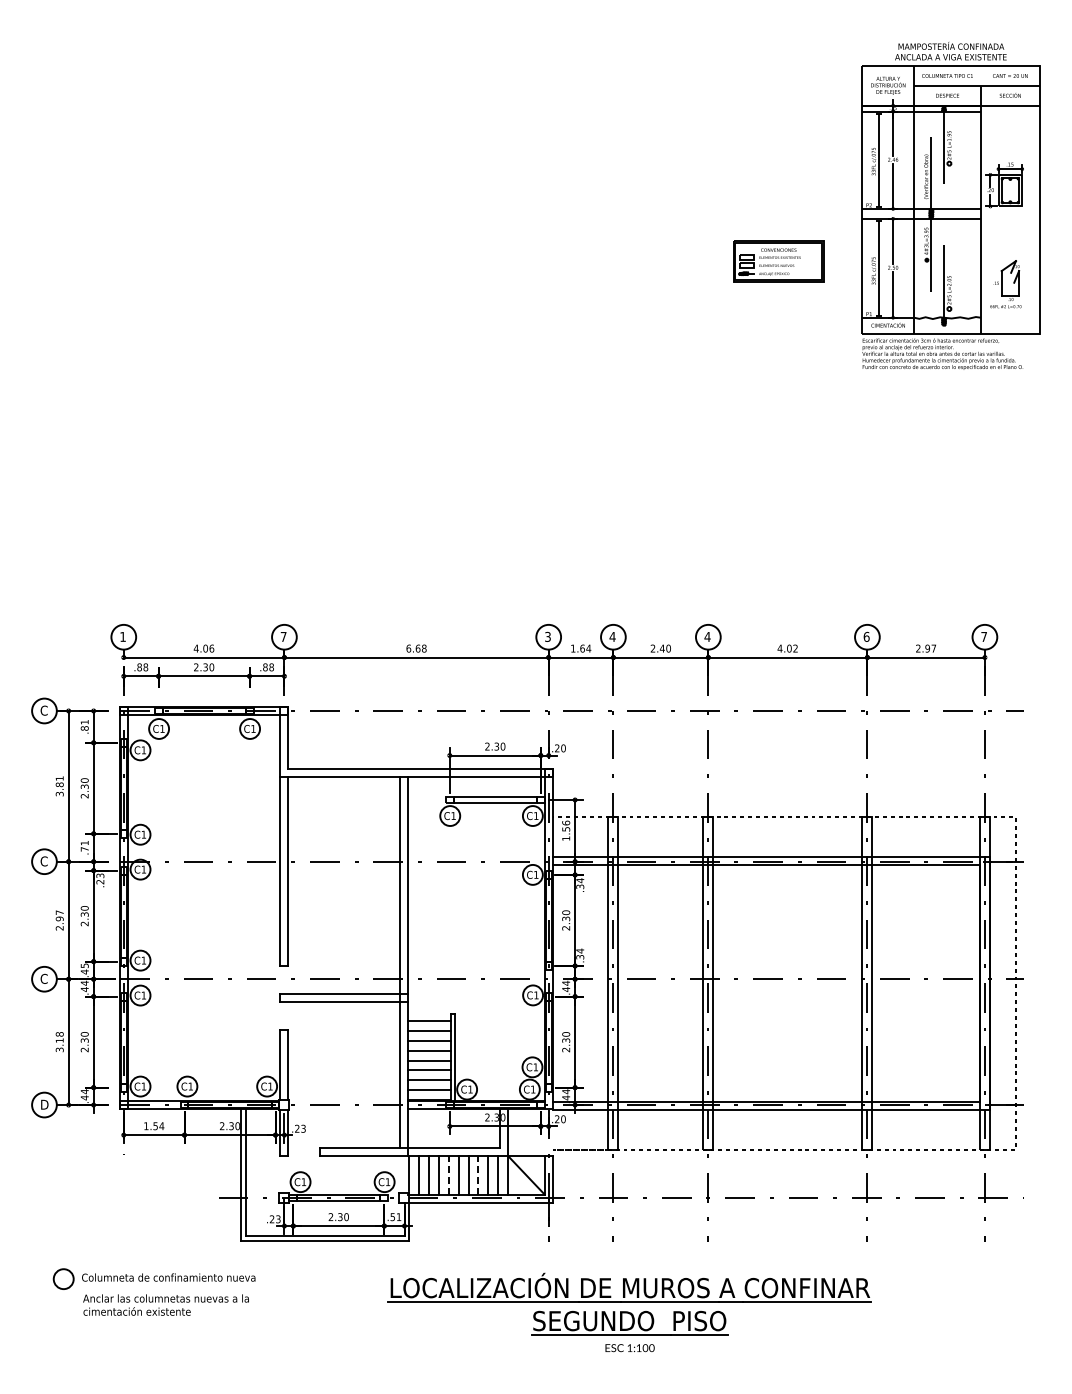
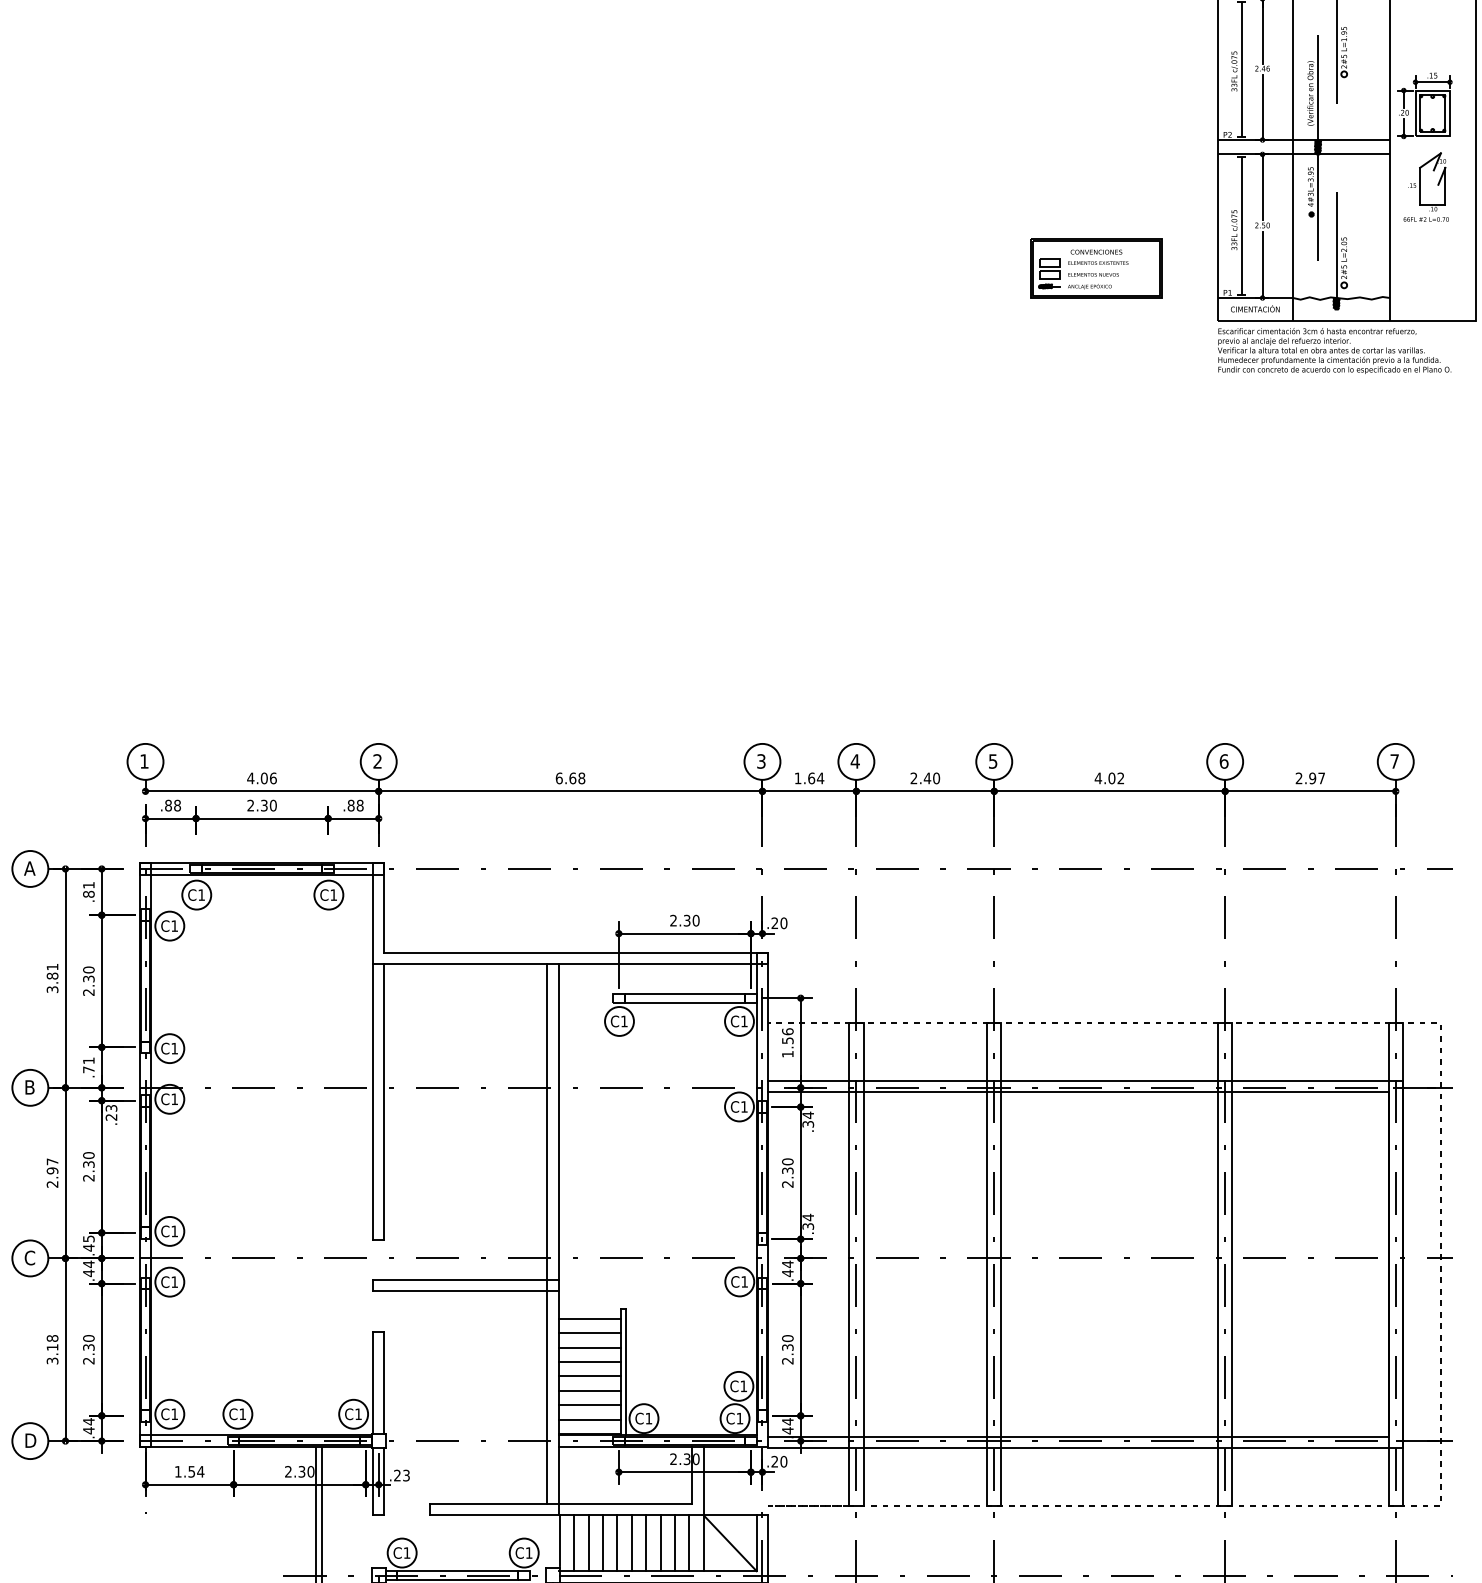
part: (778, 261) -> (1096, 268), moved
part: (1005, 284) -> (1425, 187), moved
text: (283, 636) -> (377, 760), 7 -> 2
text: (707, 636) -> (993, 760), 4 -> 5
text: (43, 710) -> (28, 868), C -> A
text: (43, 861) -> (28, 1087), C -> B
line: (448, 1174) -> (616, 1541), dashed -> solid
line: (478, 1174) -> (660, 1541), dashed -> solid

